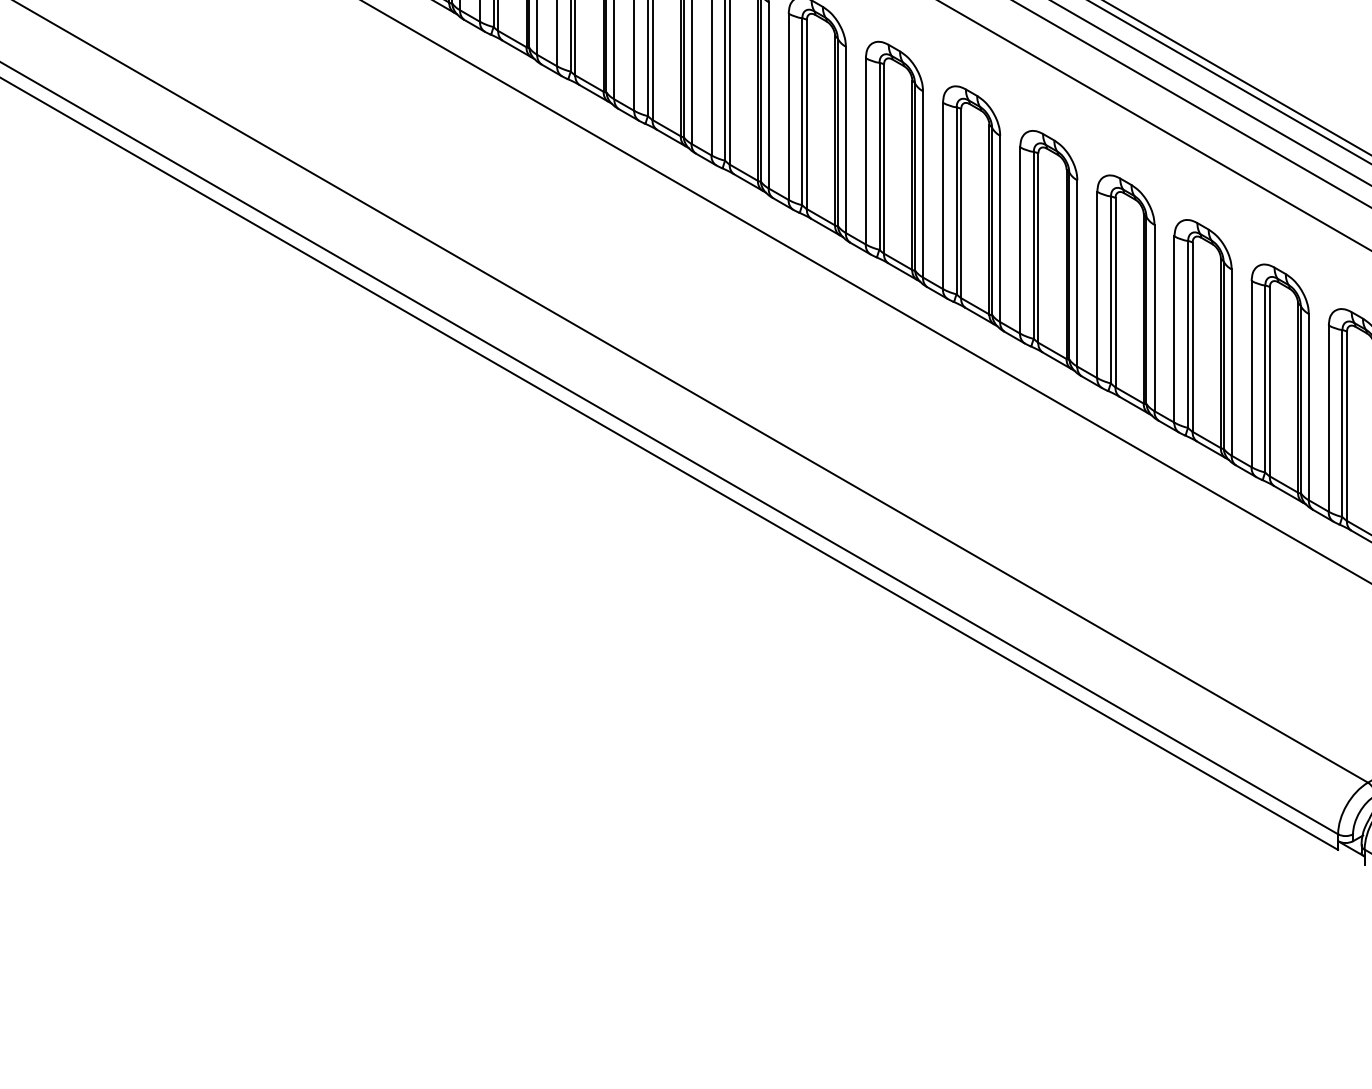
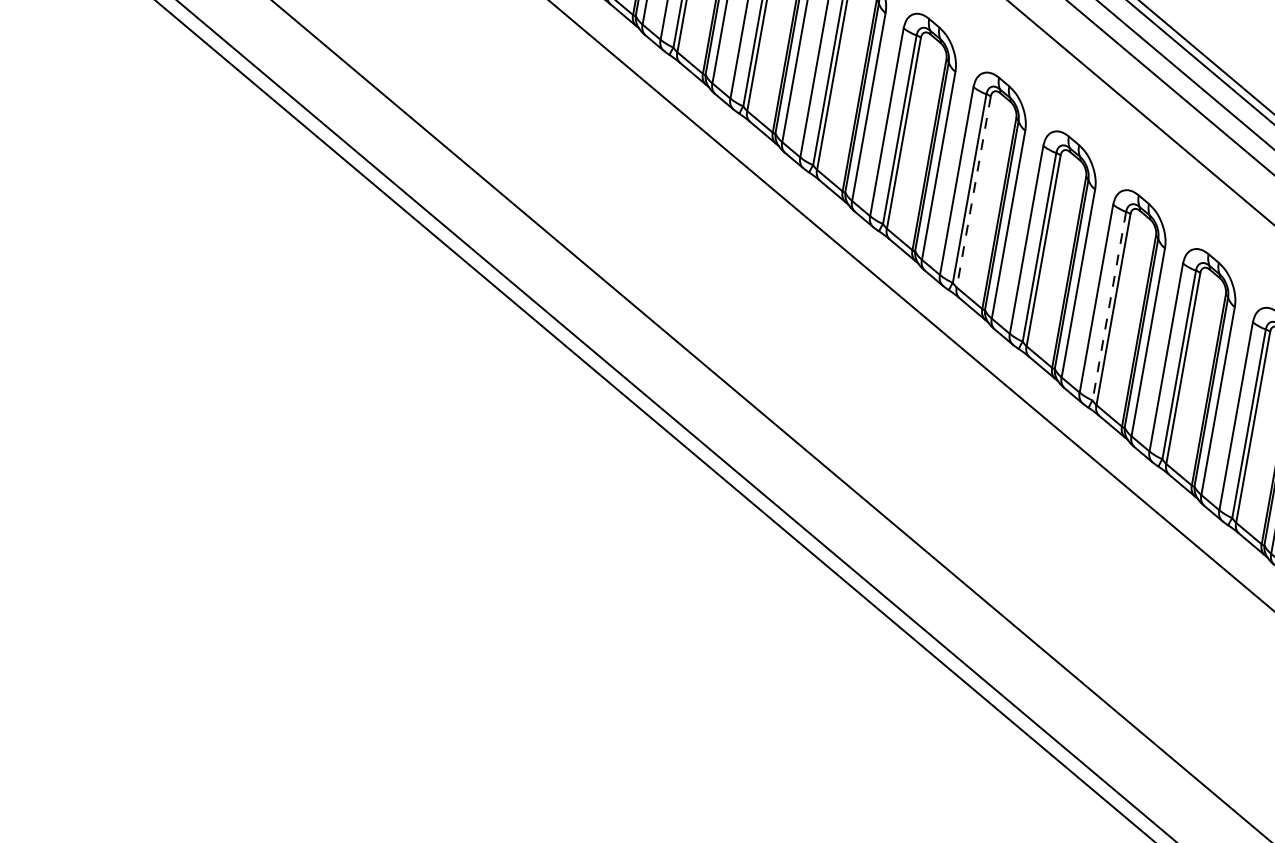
line: (884, 159) -> (974, 192), solid -> dashed
line: (1033, 245) -> (1109, 306), solid -> dashed

